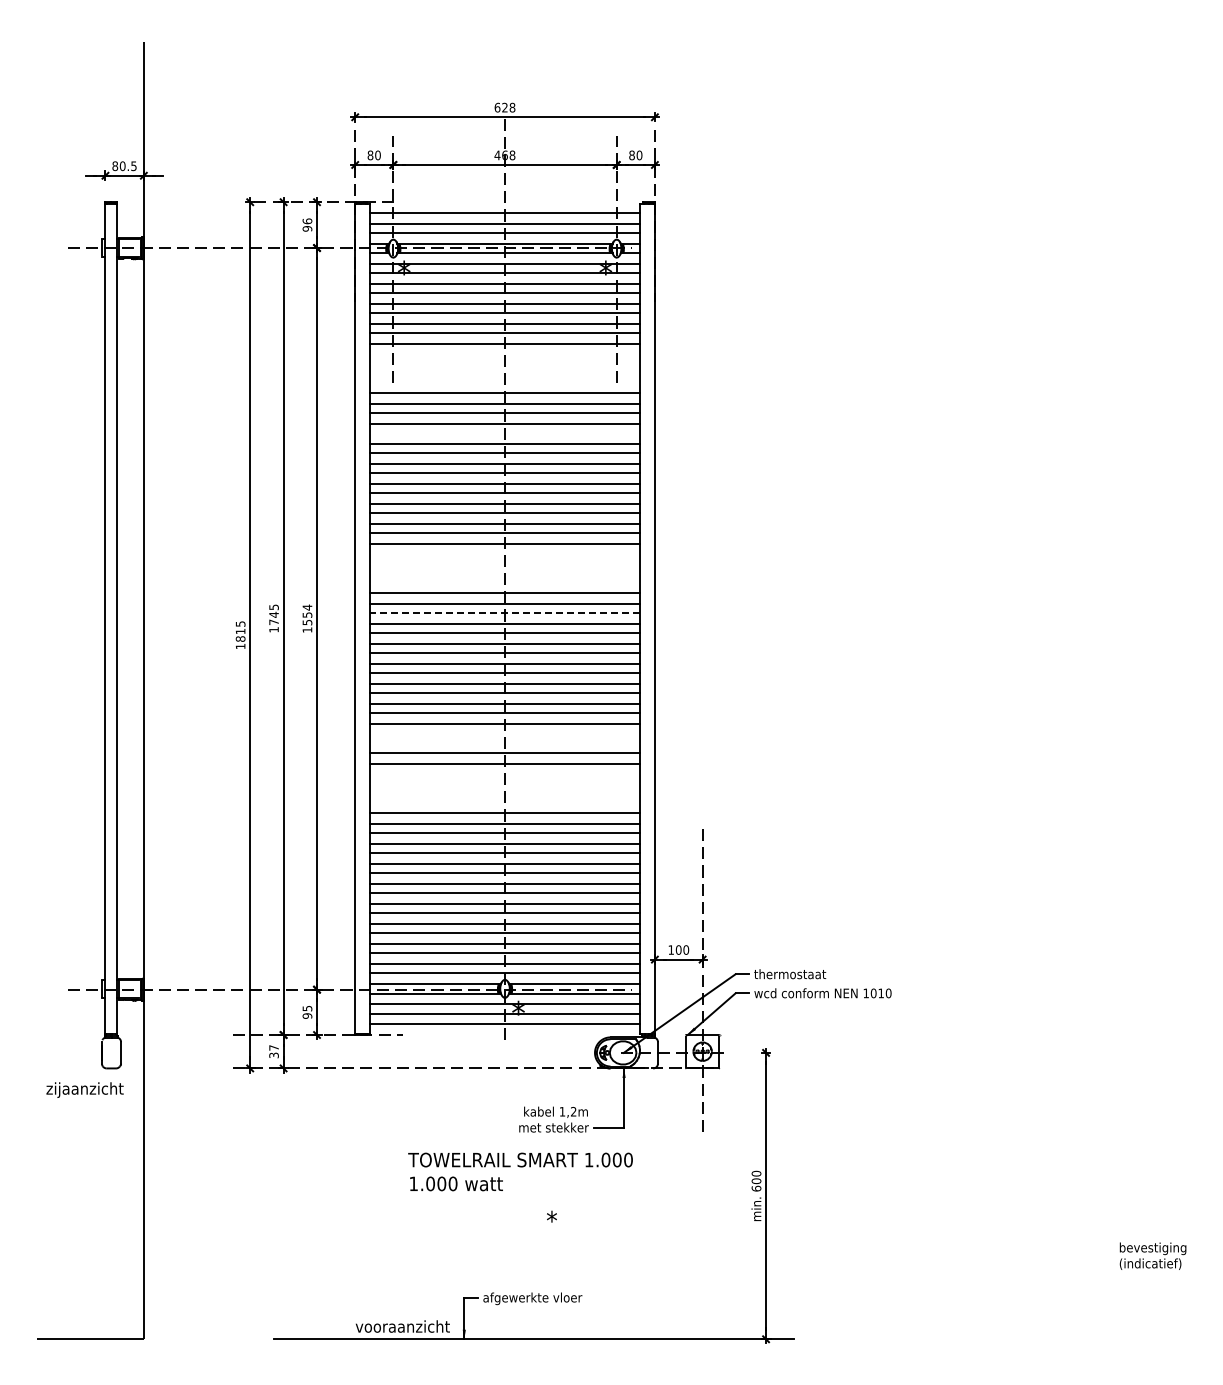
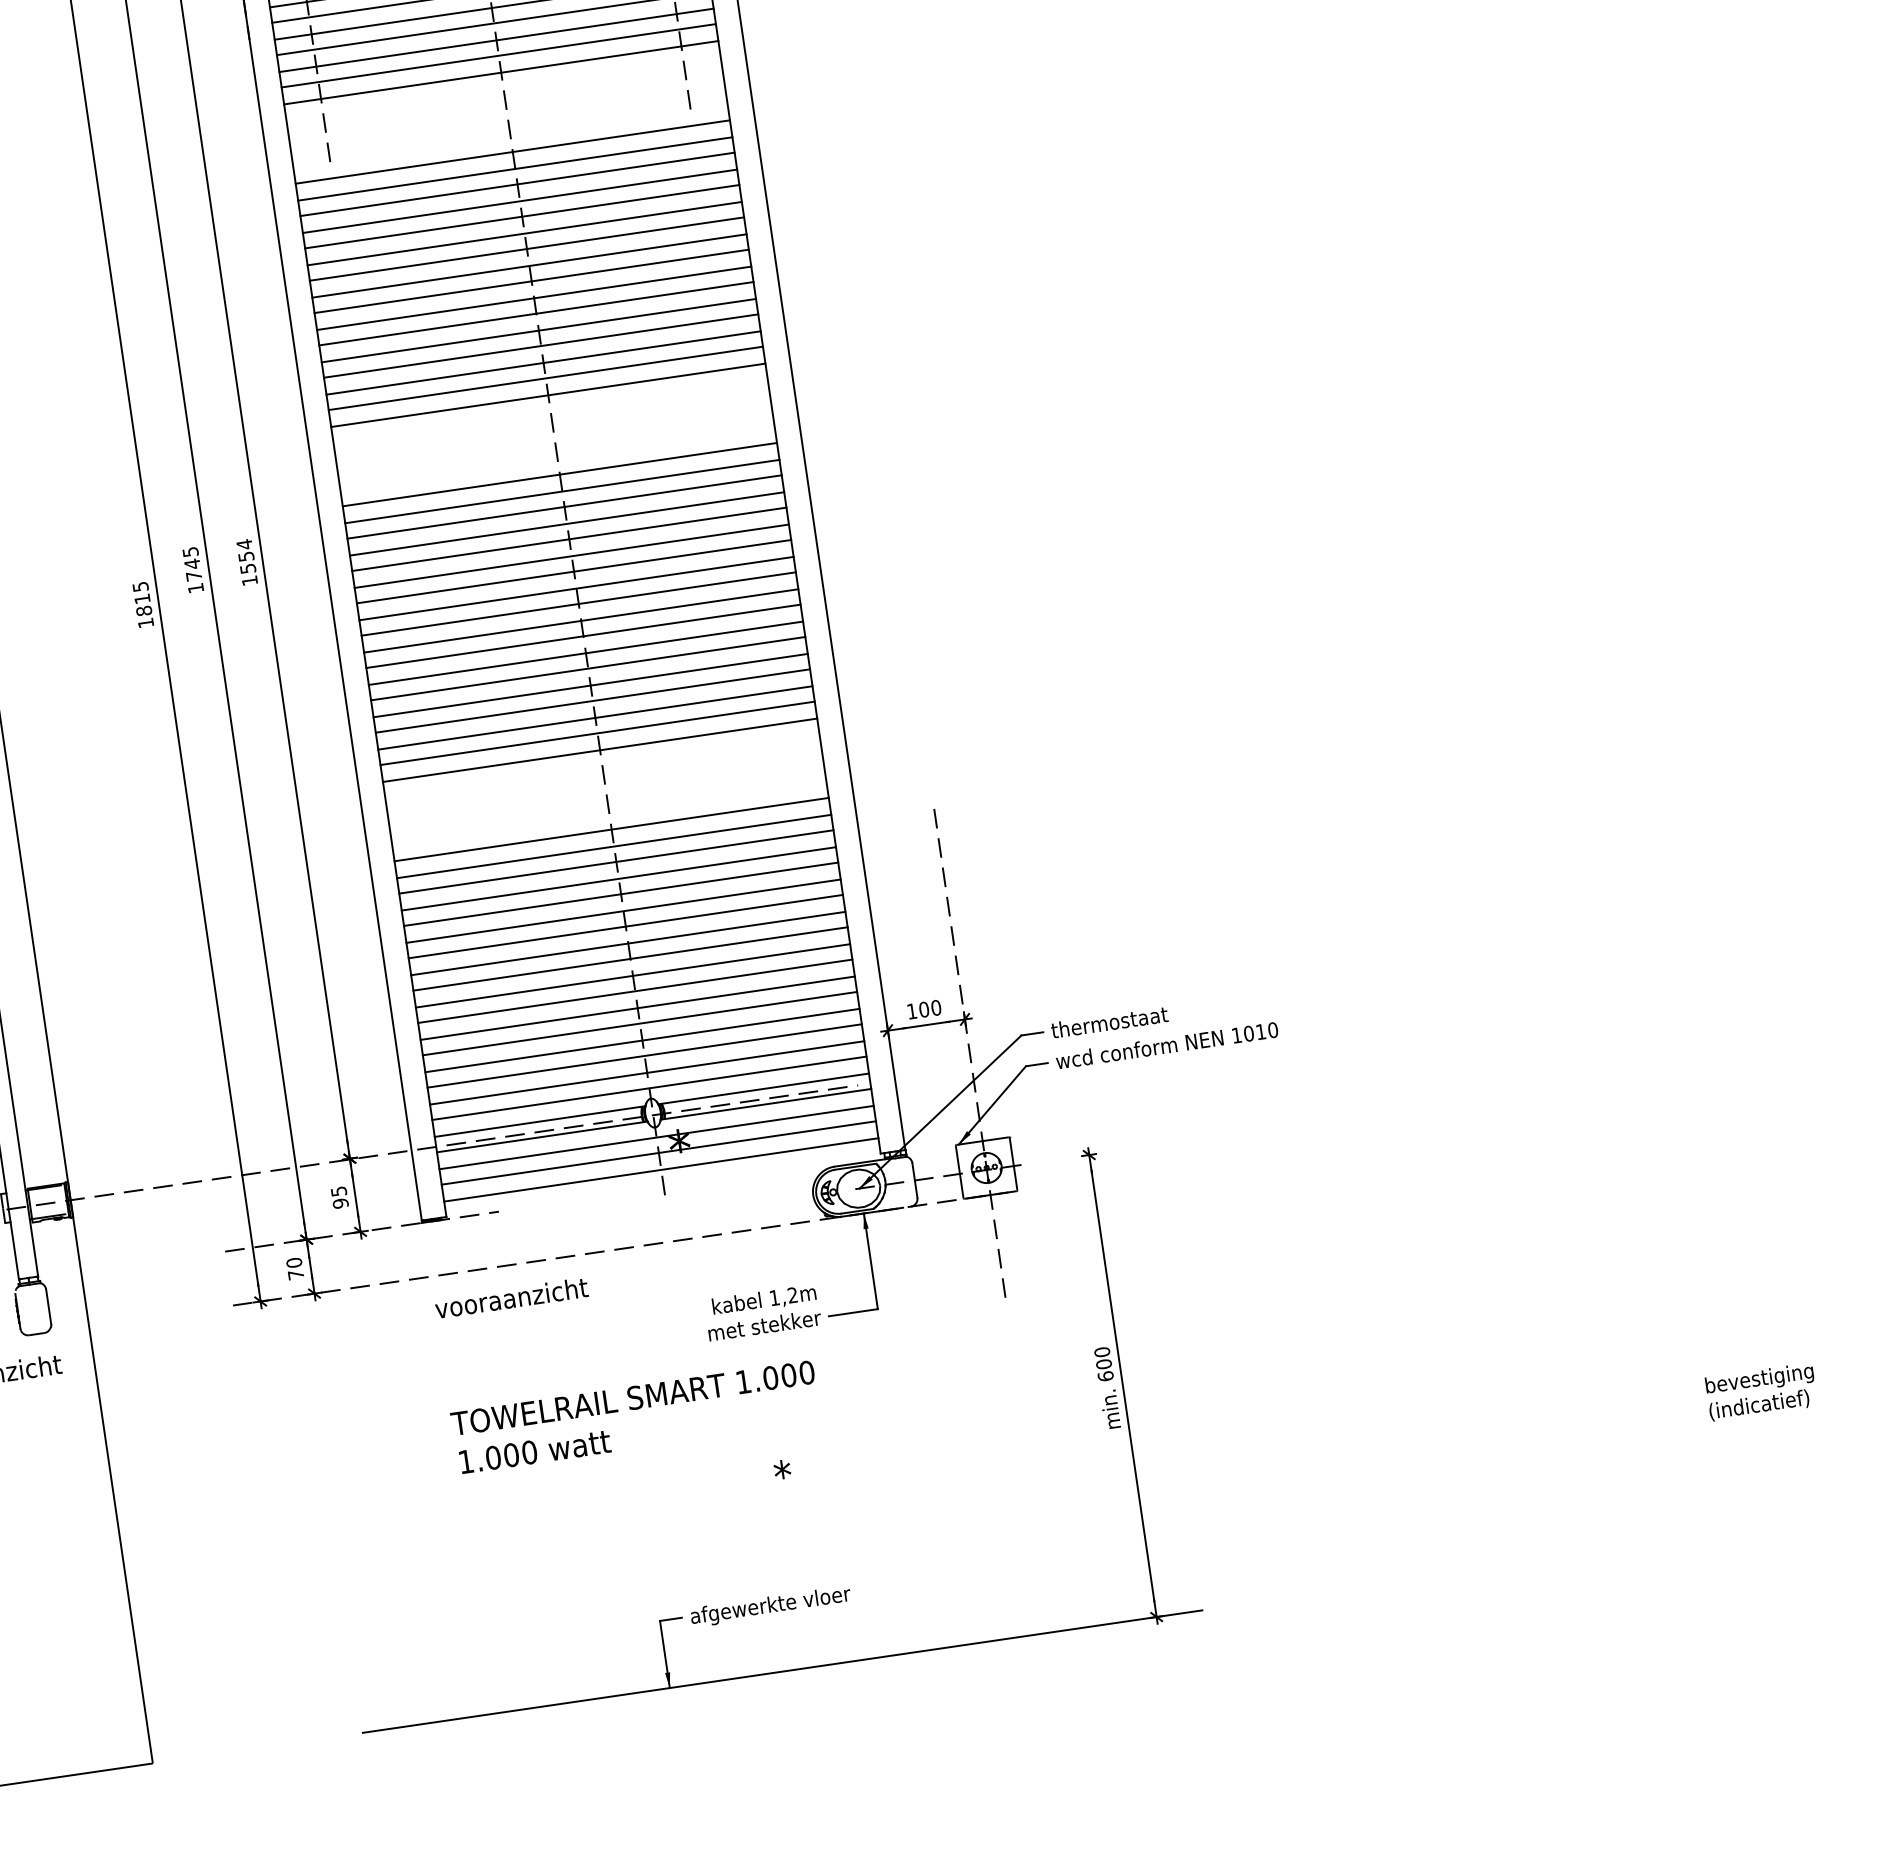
line: (504, 433) -> (521, 217), added
line: (505, 613) -> (565, 507), dashed -> solid
line: (504, 733) -> (592, 701), added
line: (504, 743) -> (594, 717), added
text: (273, 1051) -> (294, 1268), 37 -> 70
text: (520, 1171) -> (635, 1416), moved
text: (402, 1326) -> (511, 1298), moved

